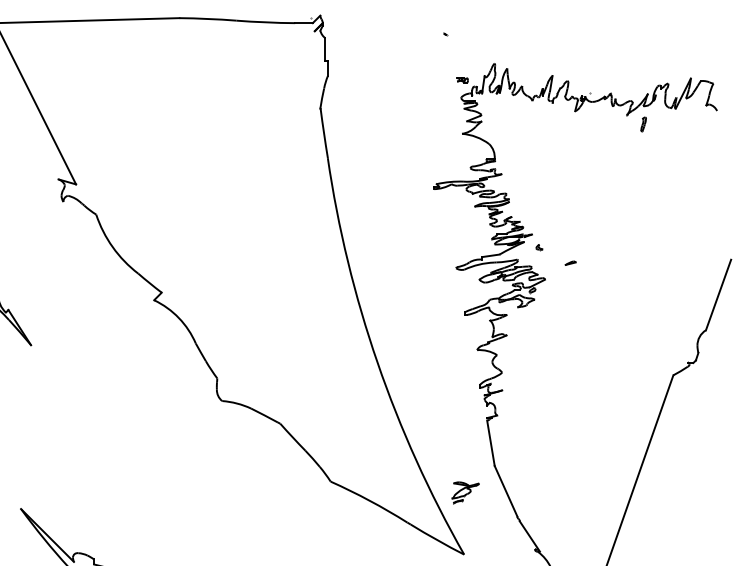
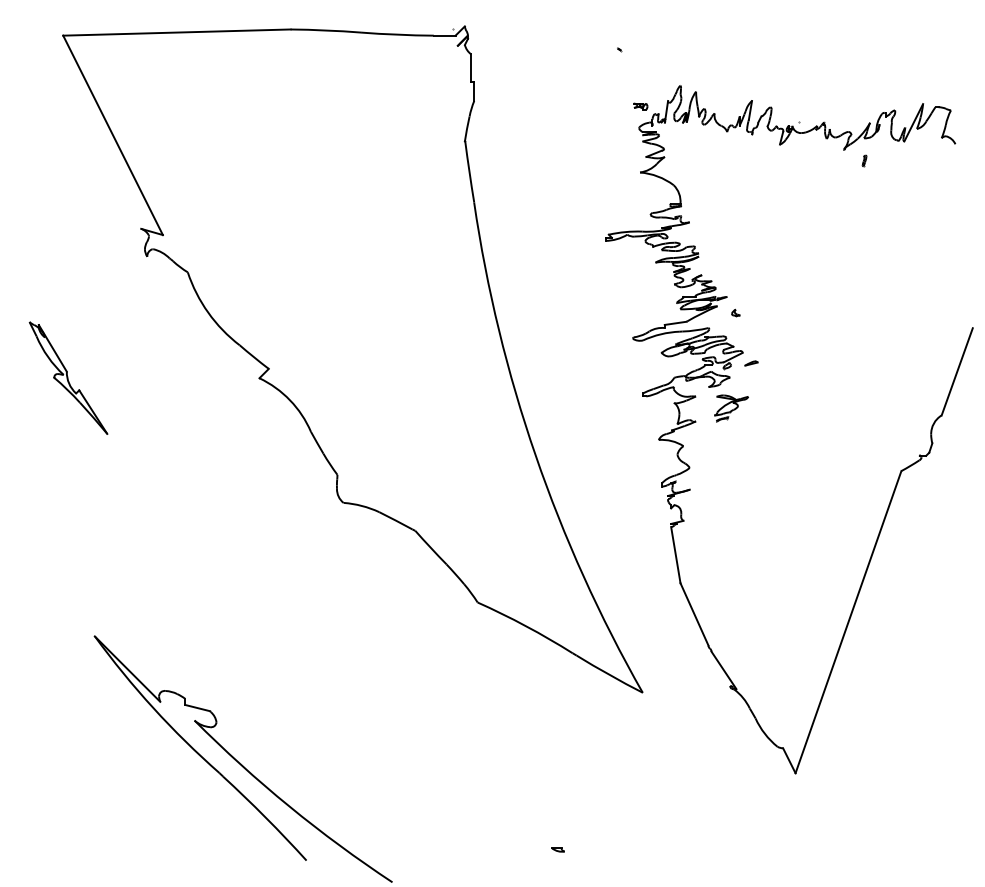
part: (643, 124) -> (864, 160), size x0.62
part: (570, 263) -> (751, 363), moved
part: (465, 492) -> (731, 408), moved

